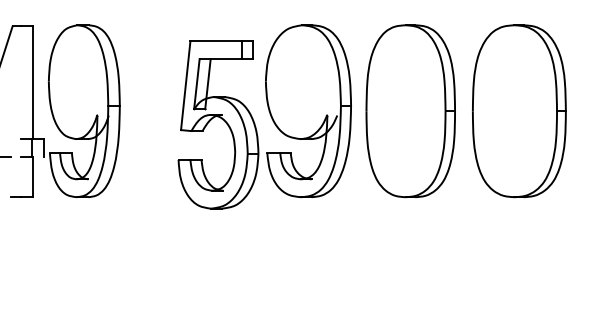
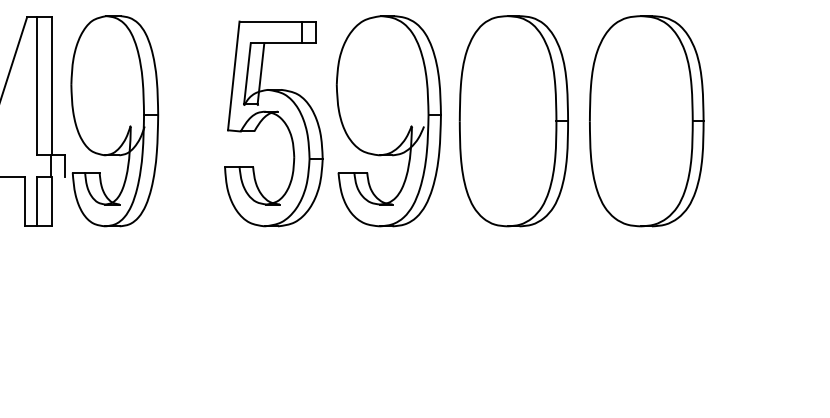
line: (21, 82) -> (37, 86), added
part: (222, 119) -> (278, 117), moved
line: (11, 176) -> (25, 201), added
line: (21, 176) -> (37, 201), added

